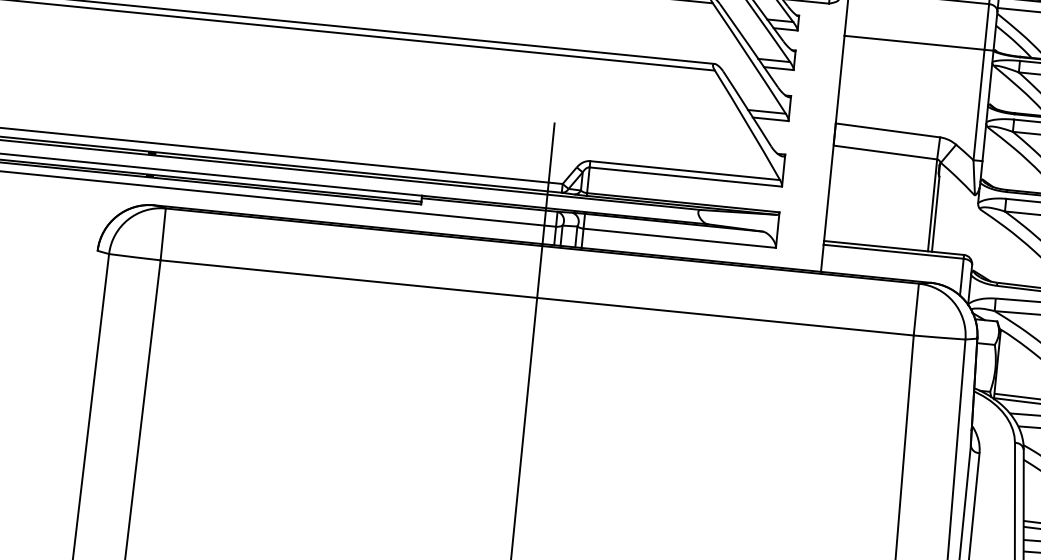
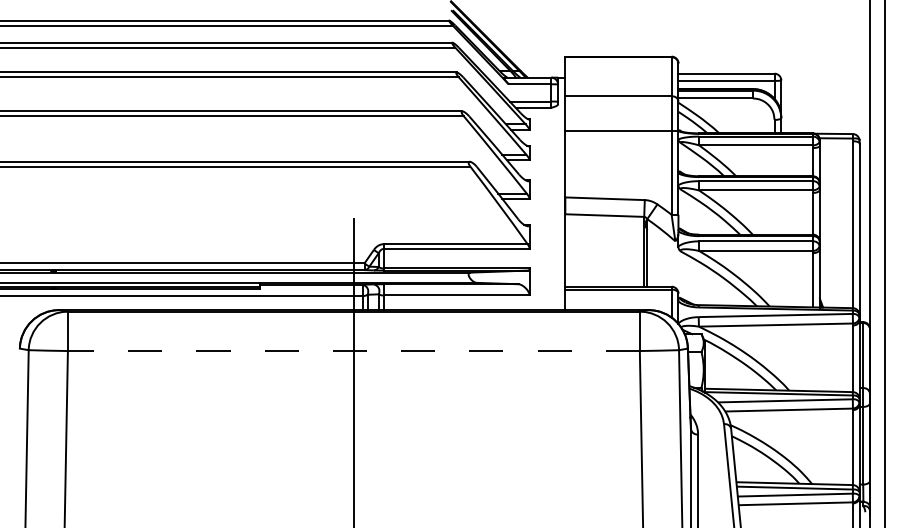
line: (536, 298) -> (353, 351), solid -> dashed

